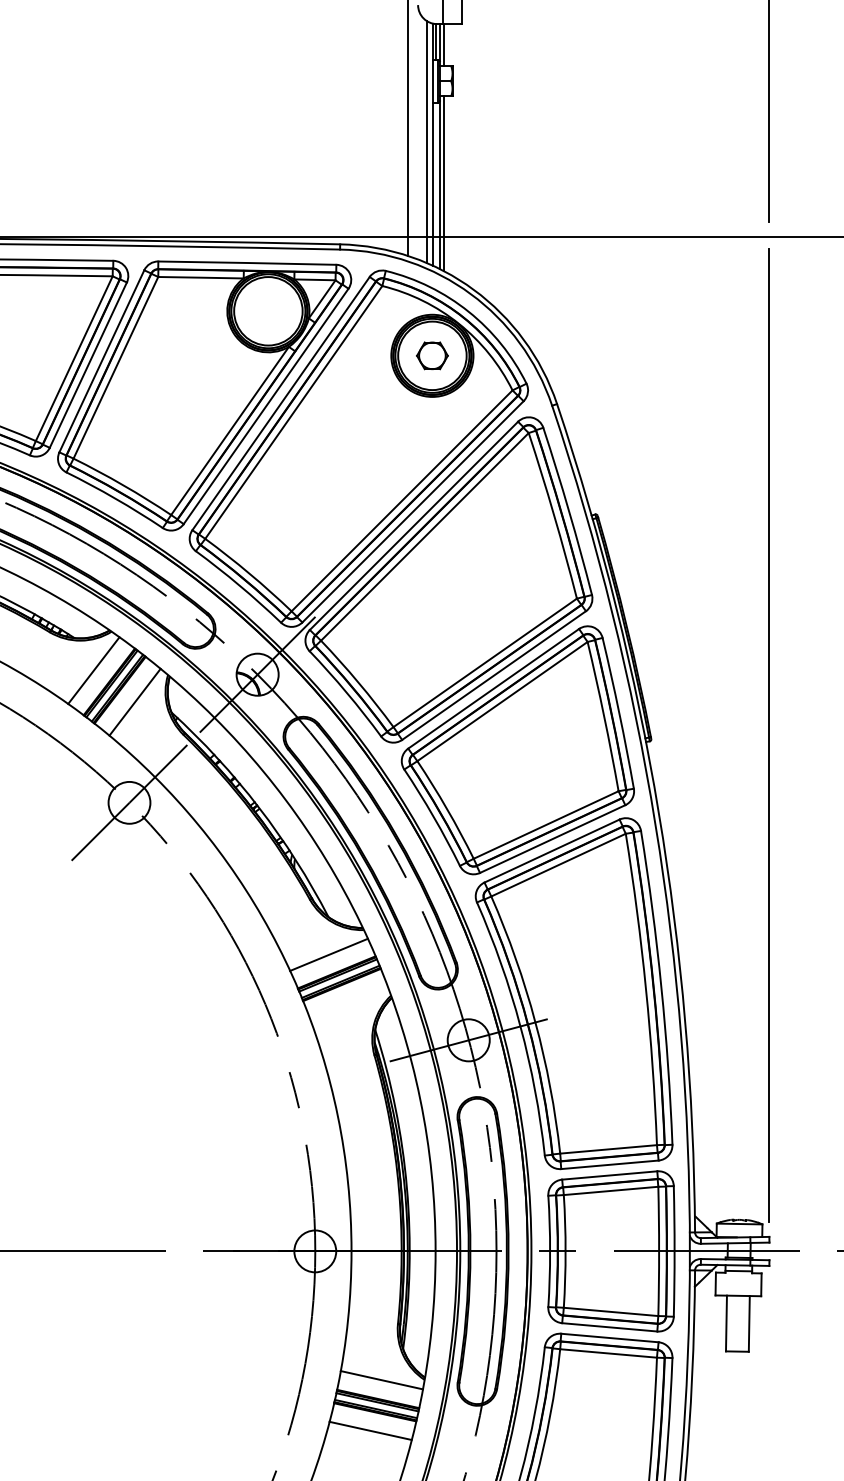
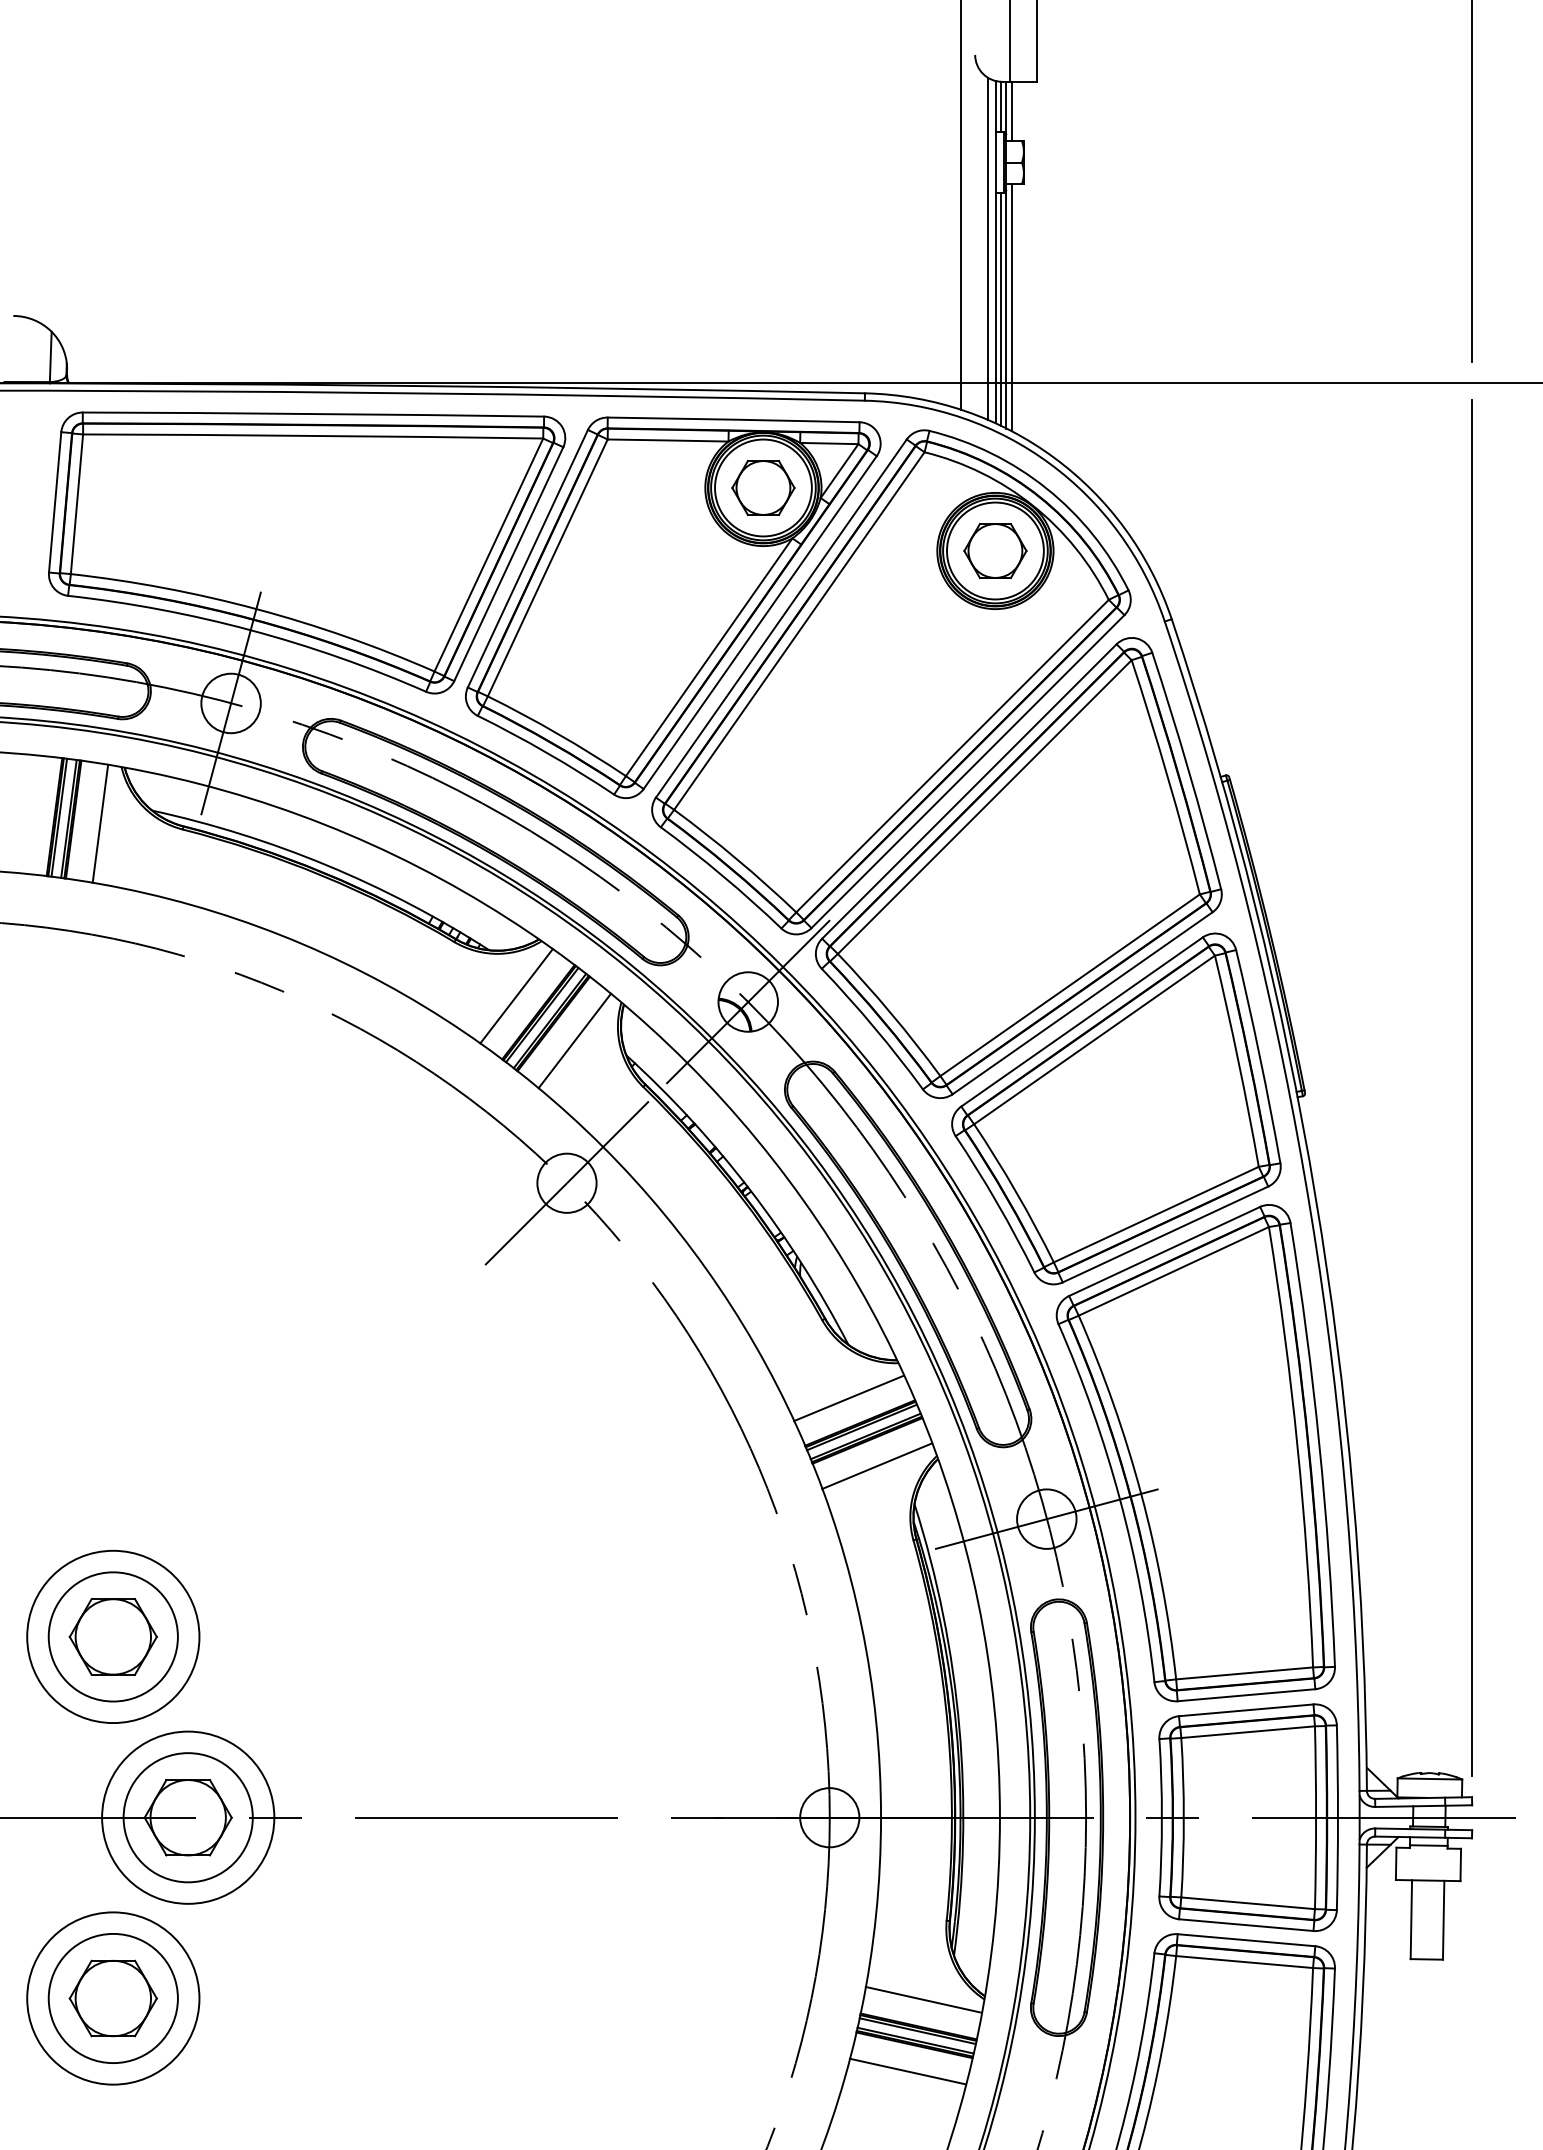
line: (436, 185) -> (1001, 309), added
part: (268, 310) -> (763, 487), added
part: (432, 355) -> (995, 550), size x1.43
line: (349, 1003) -> (877, 1466), added

